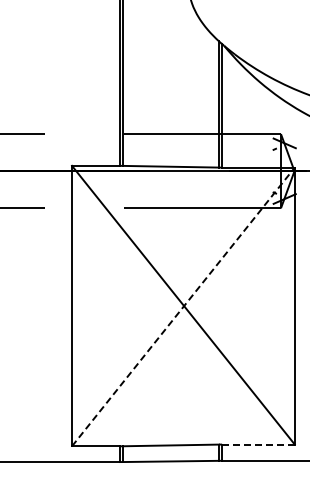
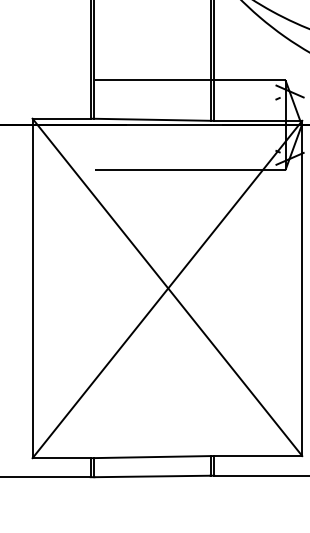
line: (183, 306) -> (167, 288), dashed -> solid
line: (258, 444) -> (258, 455), dashed -> solid

